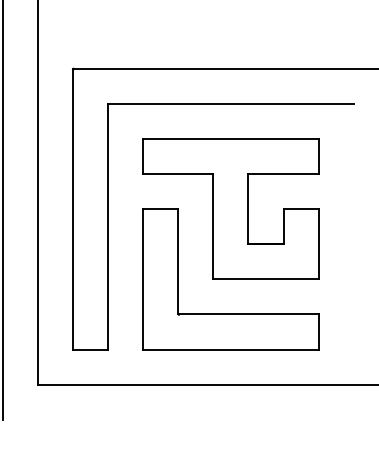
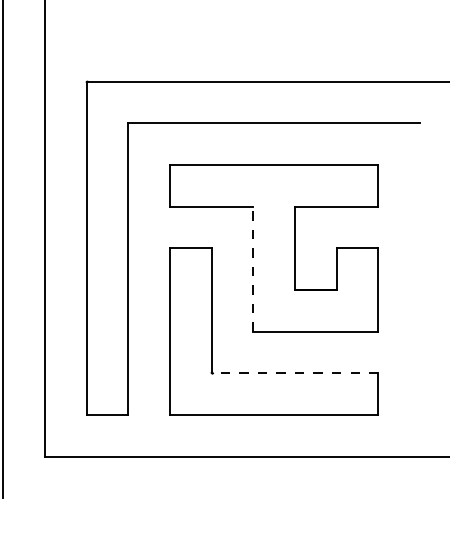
line: (213, 226) -> (253, 268), solid -> dashed
line: (247, 314) -> (293, 373), solid -> dashed

